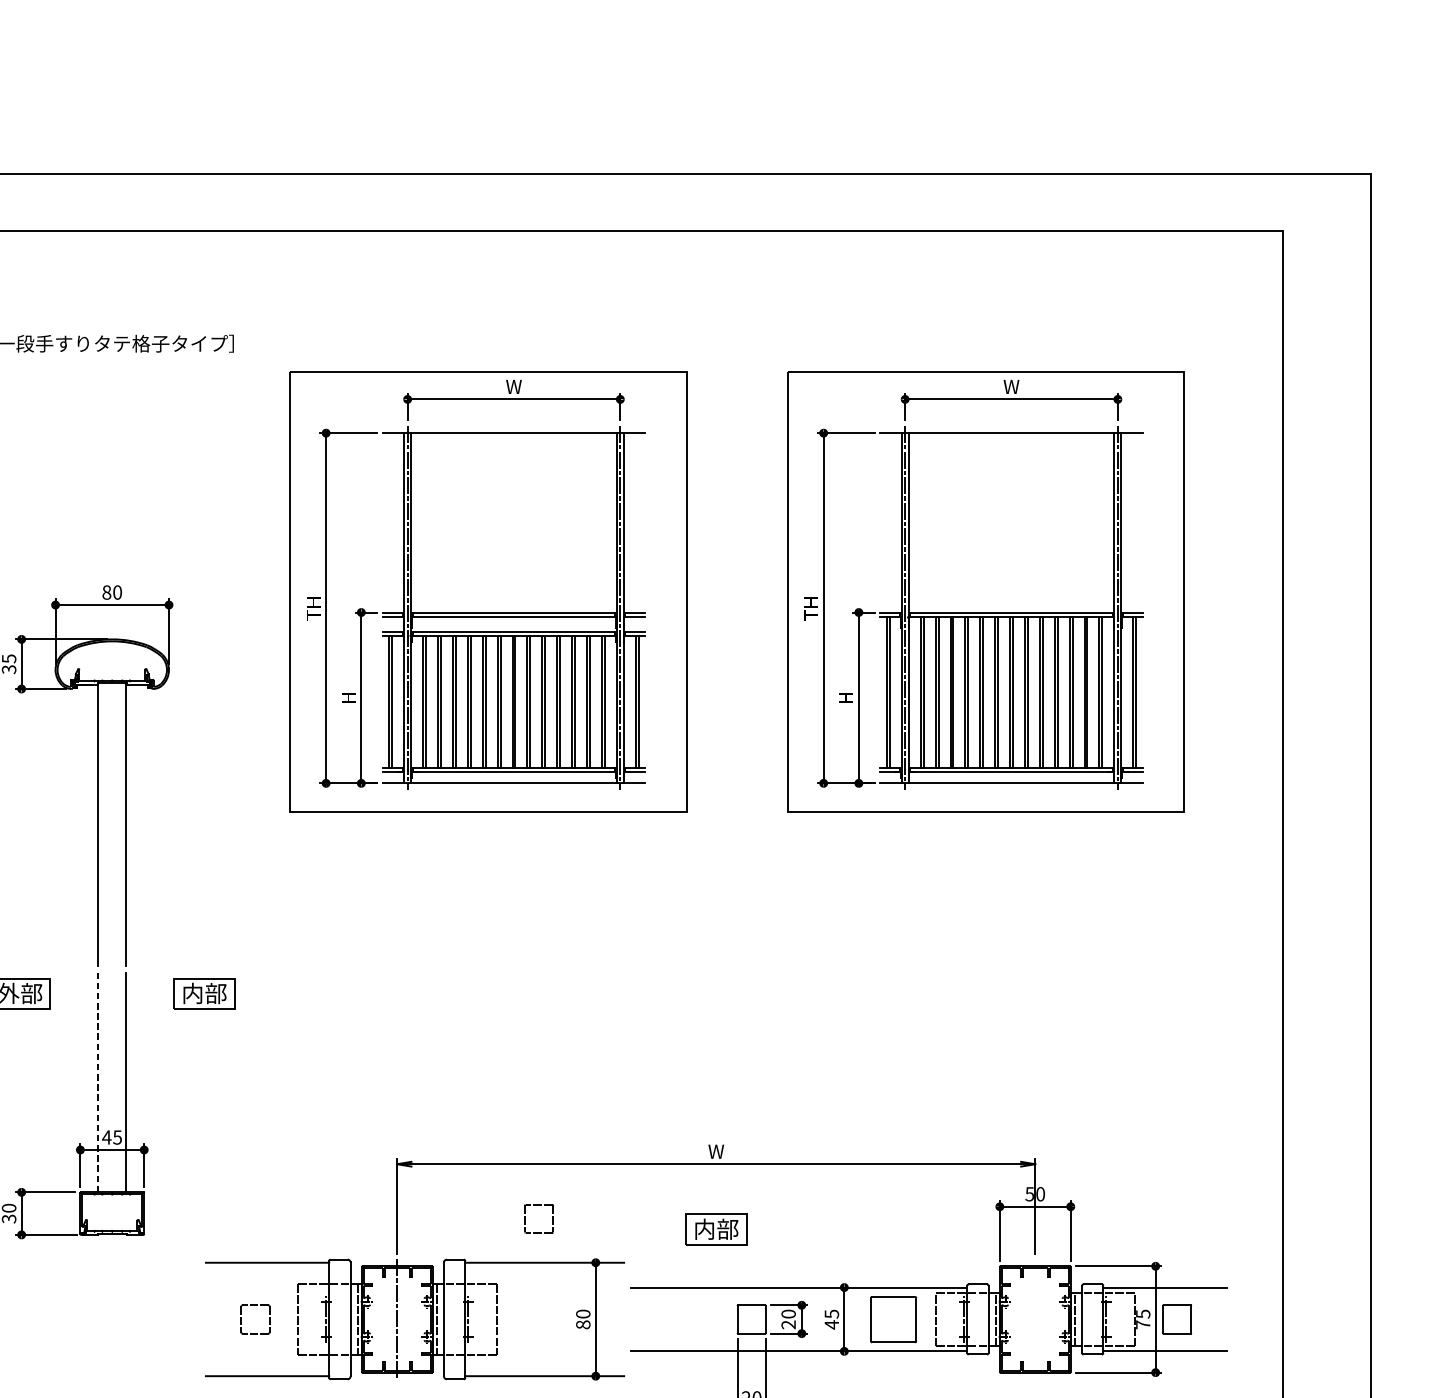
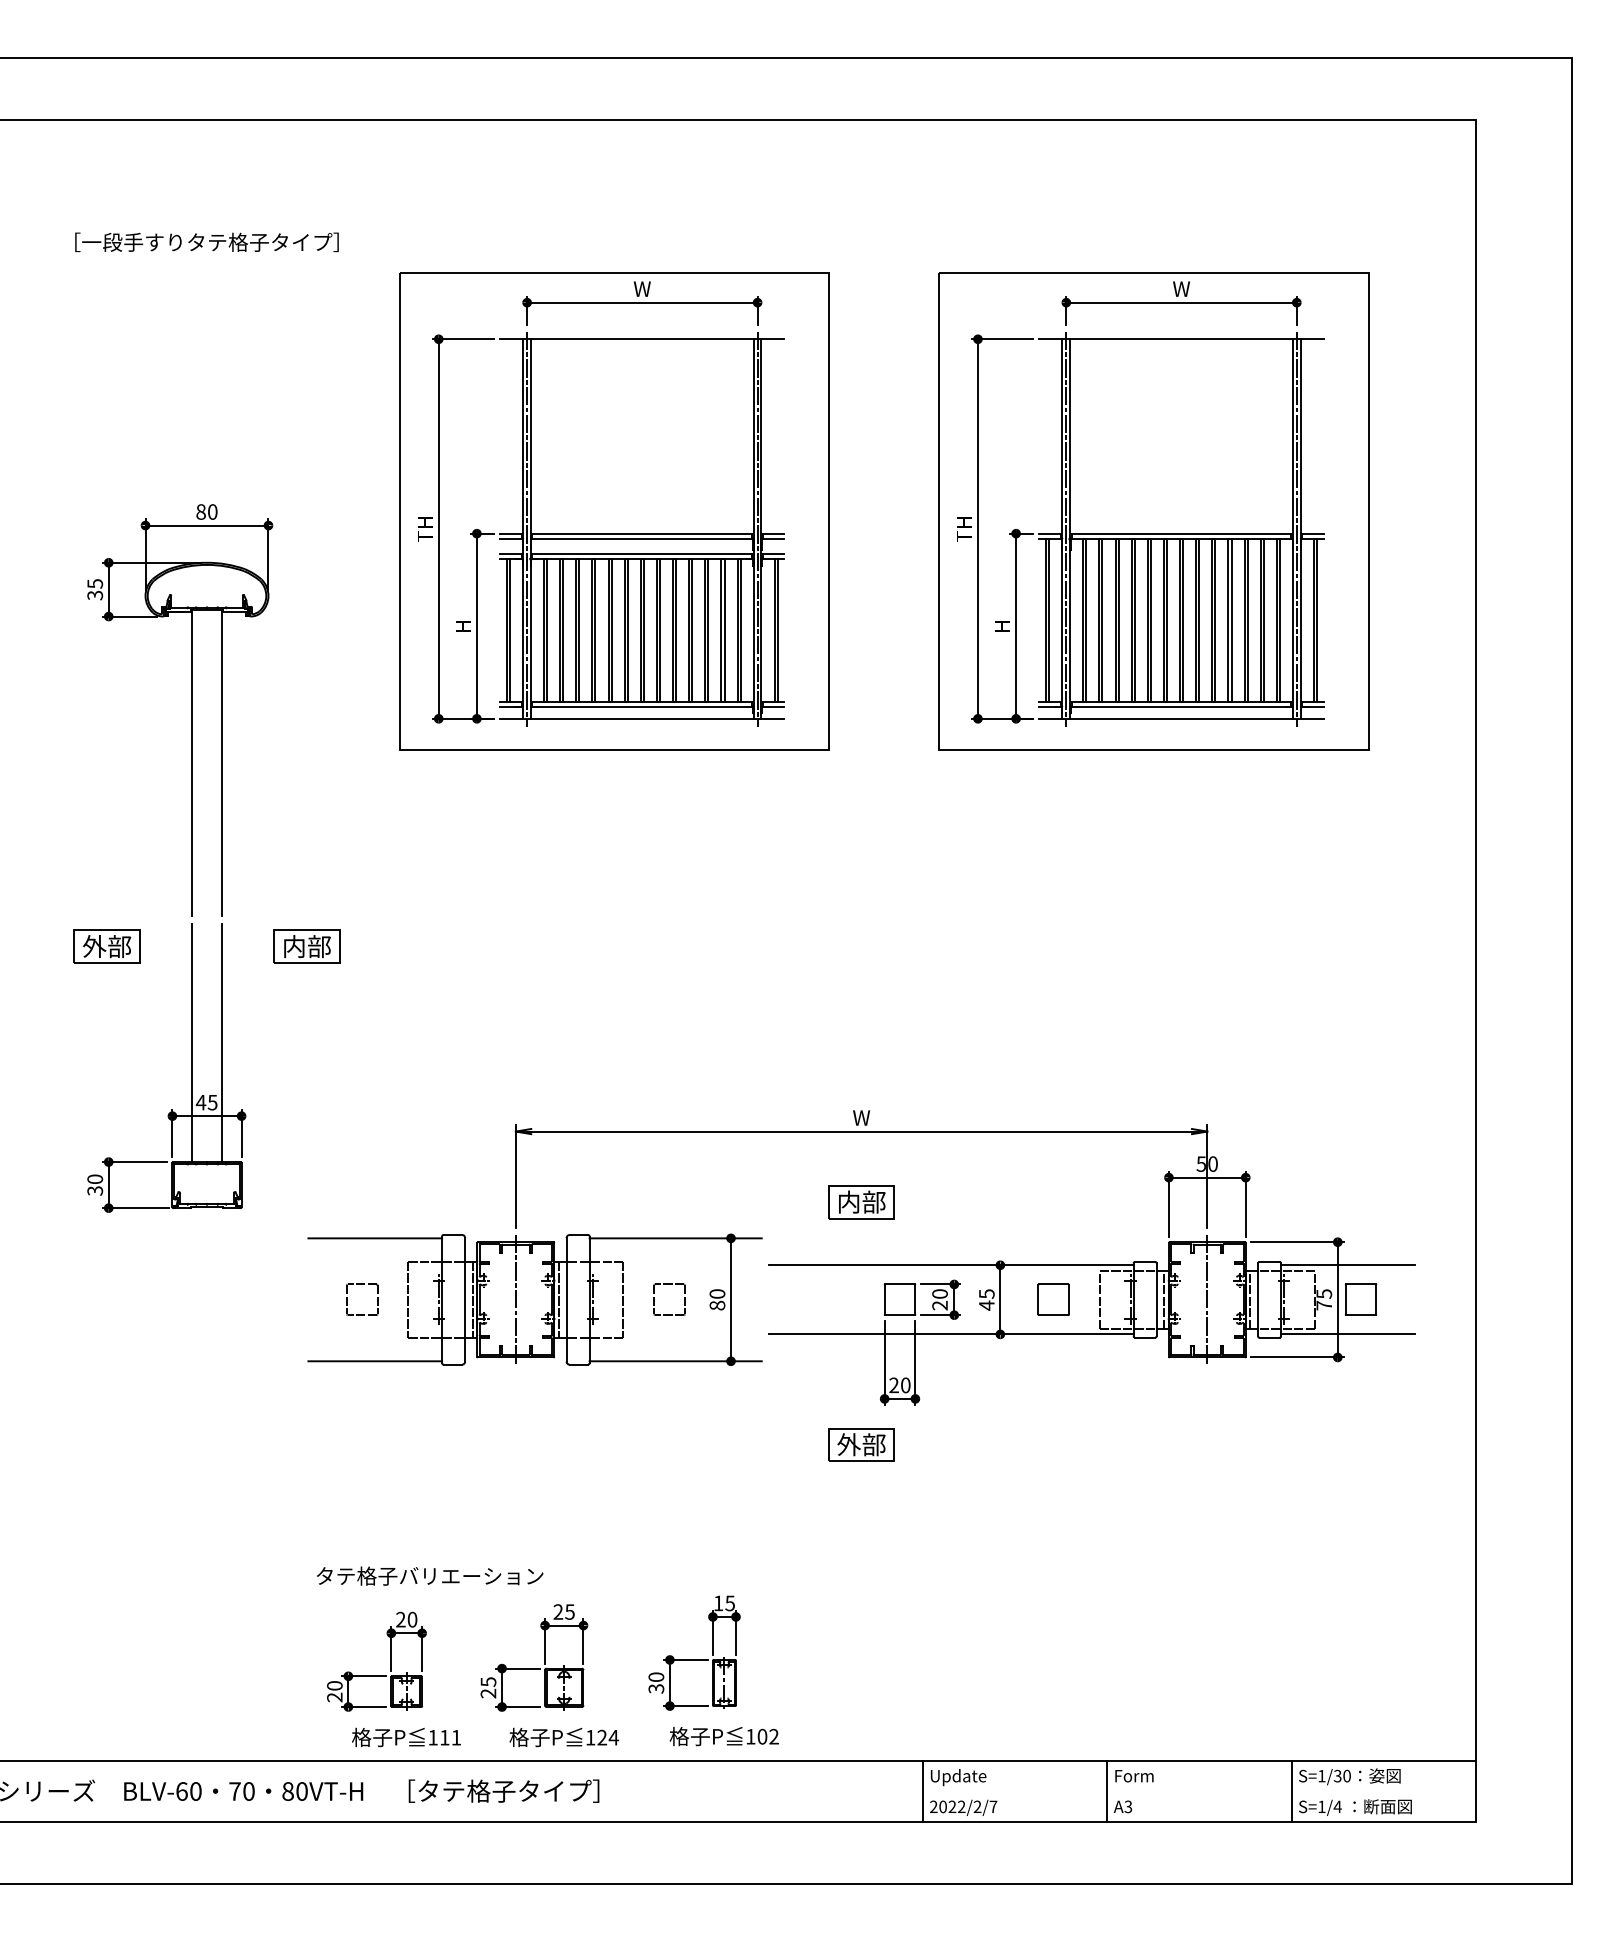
line: (97, 1082) -> (191, 1043), dashed -> solid
part: (539, 1204) -> (669, 1284), moved
part: (893, 1319) -> (1053, 1299), size x0.62
line: (1035, 1319) -> (1207, 1299), added

